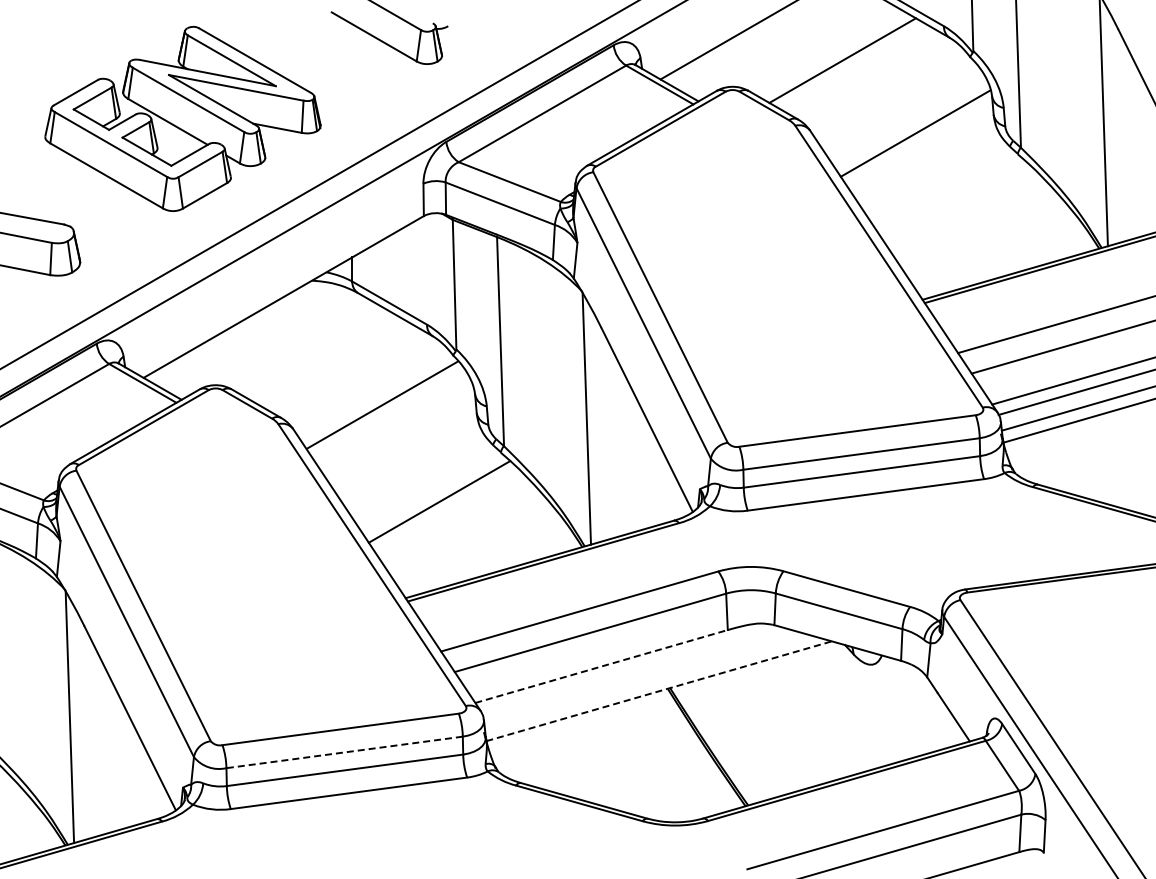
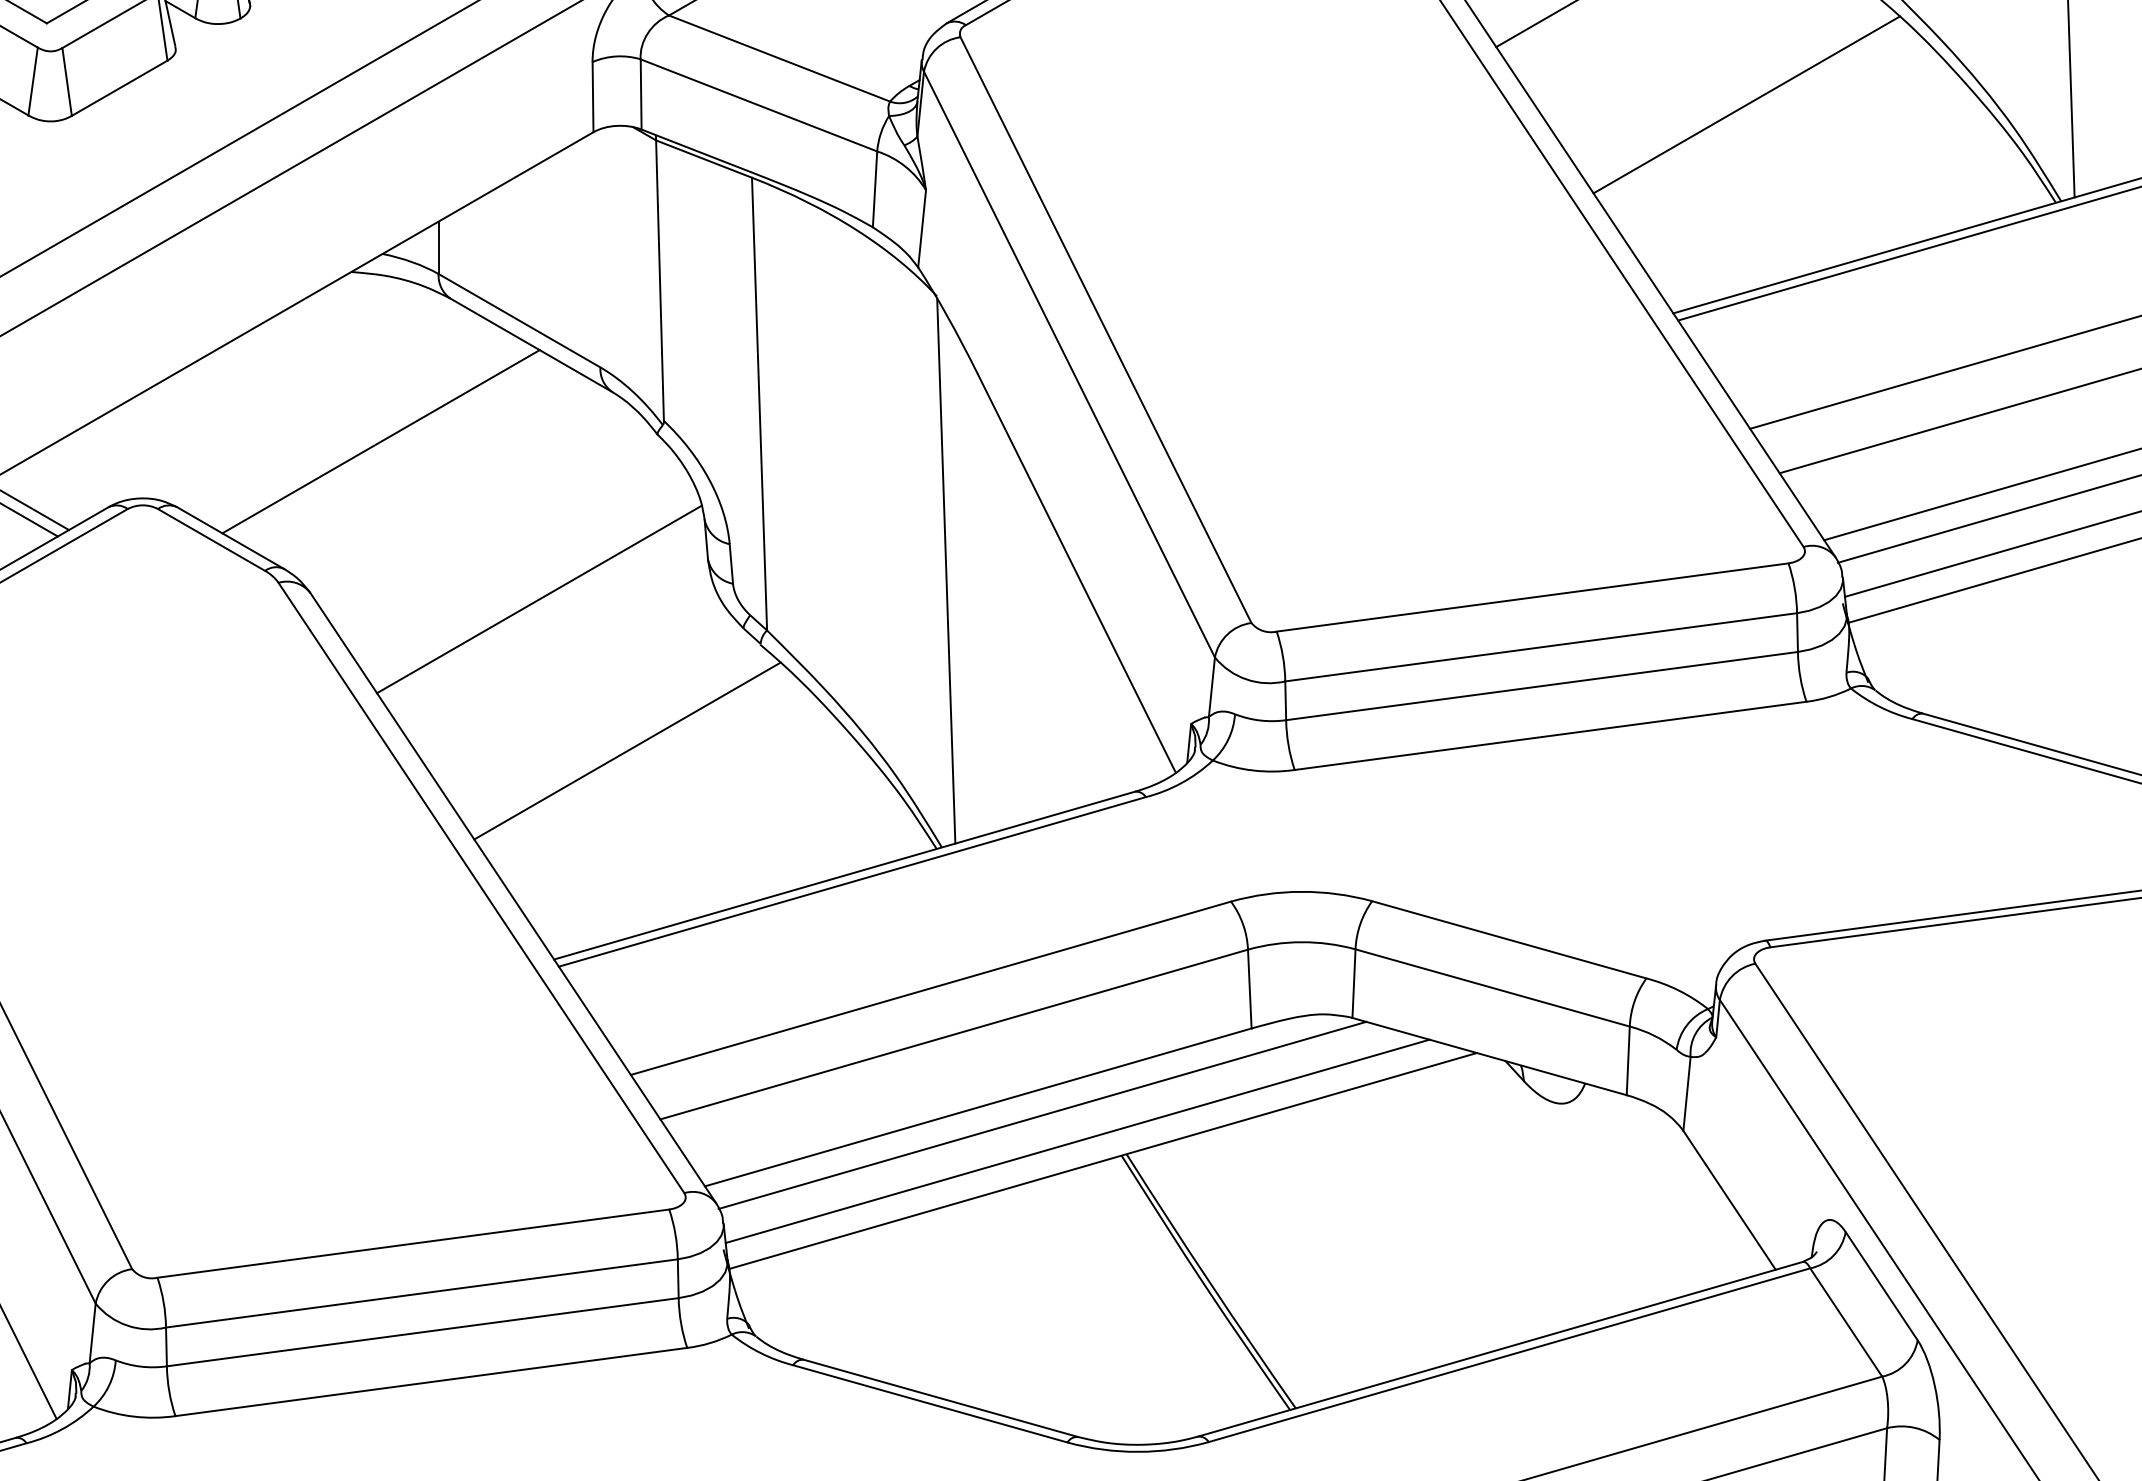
line: (956, 203) -> (1746, 104), added
line: (325, 358) -> (380, 440), added
line: (382, 404) -> (538, 598), moved
line: (602, 666) -> (980, 1107), dashed -> solid
line: (630, 669) -> (1040, 1113), added
line: (647, 682) -> (1077, 1142), added
line: (659, 691) -> (1103, 1161), dashed -> solid
line: (344, 752) -> (421, 1293), dashed -> solid

